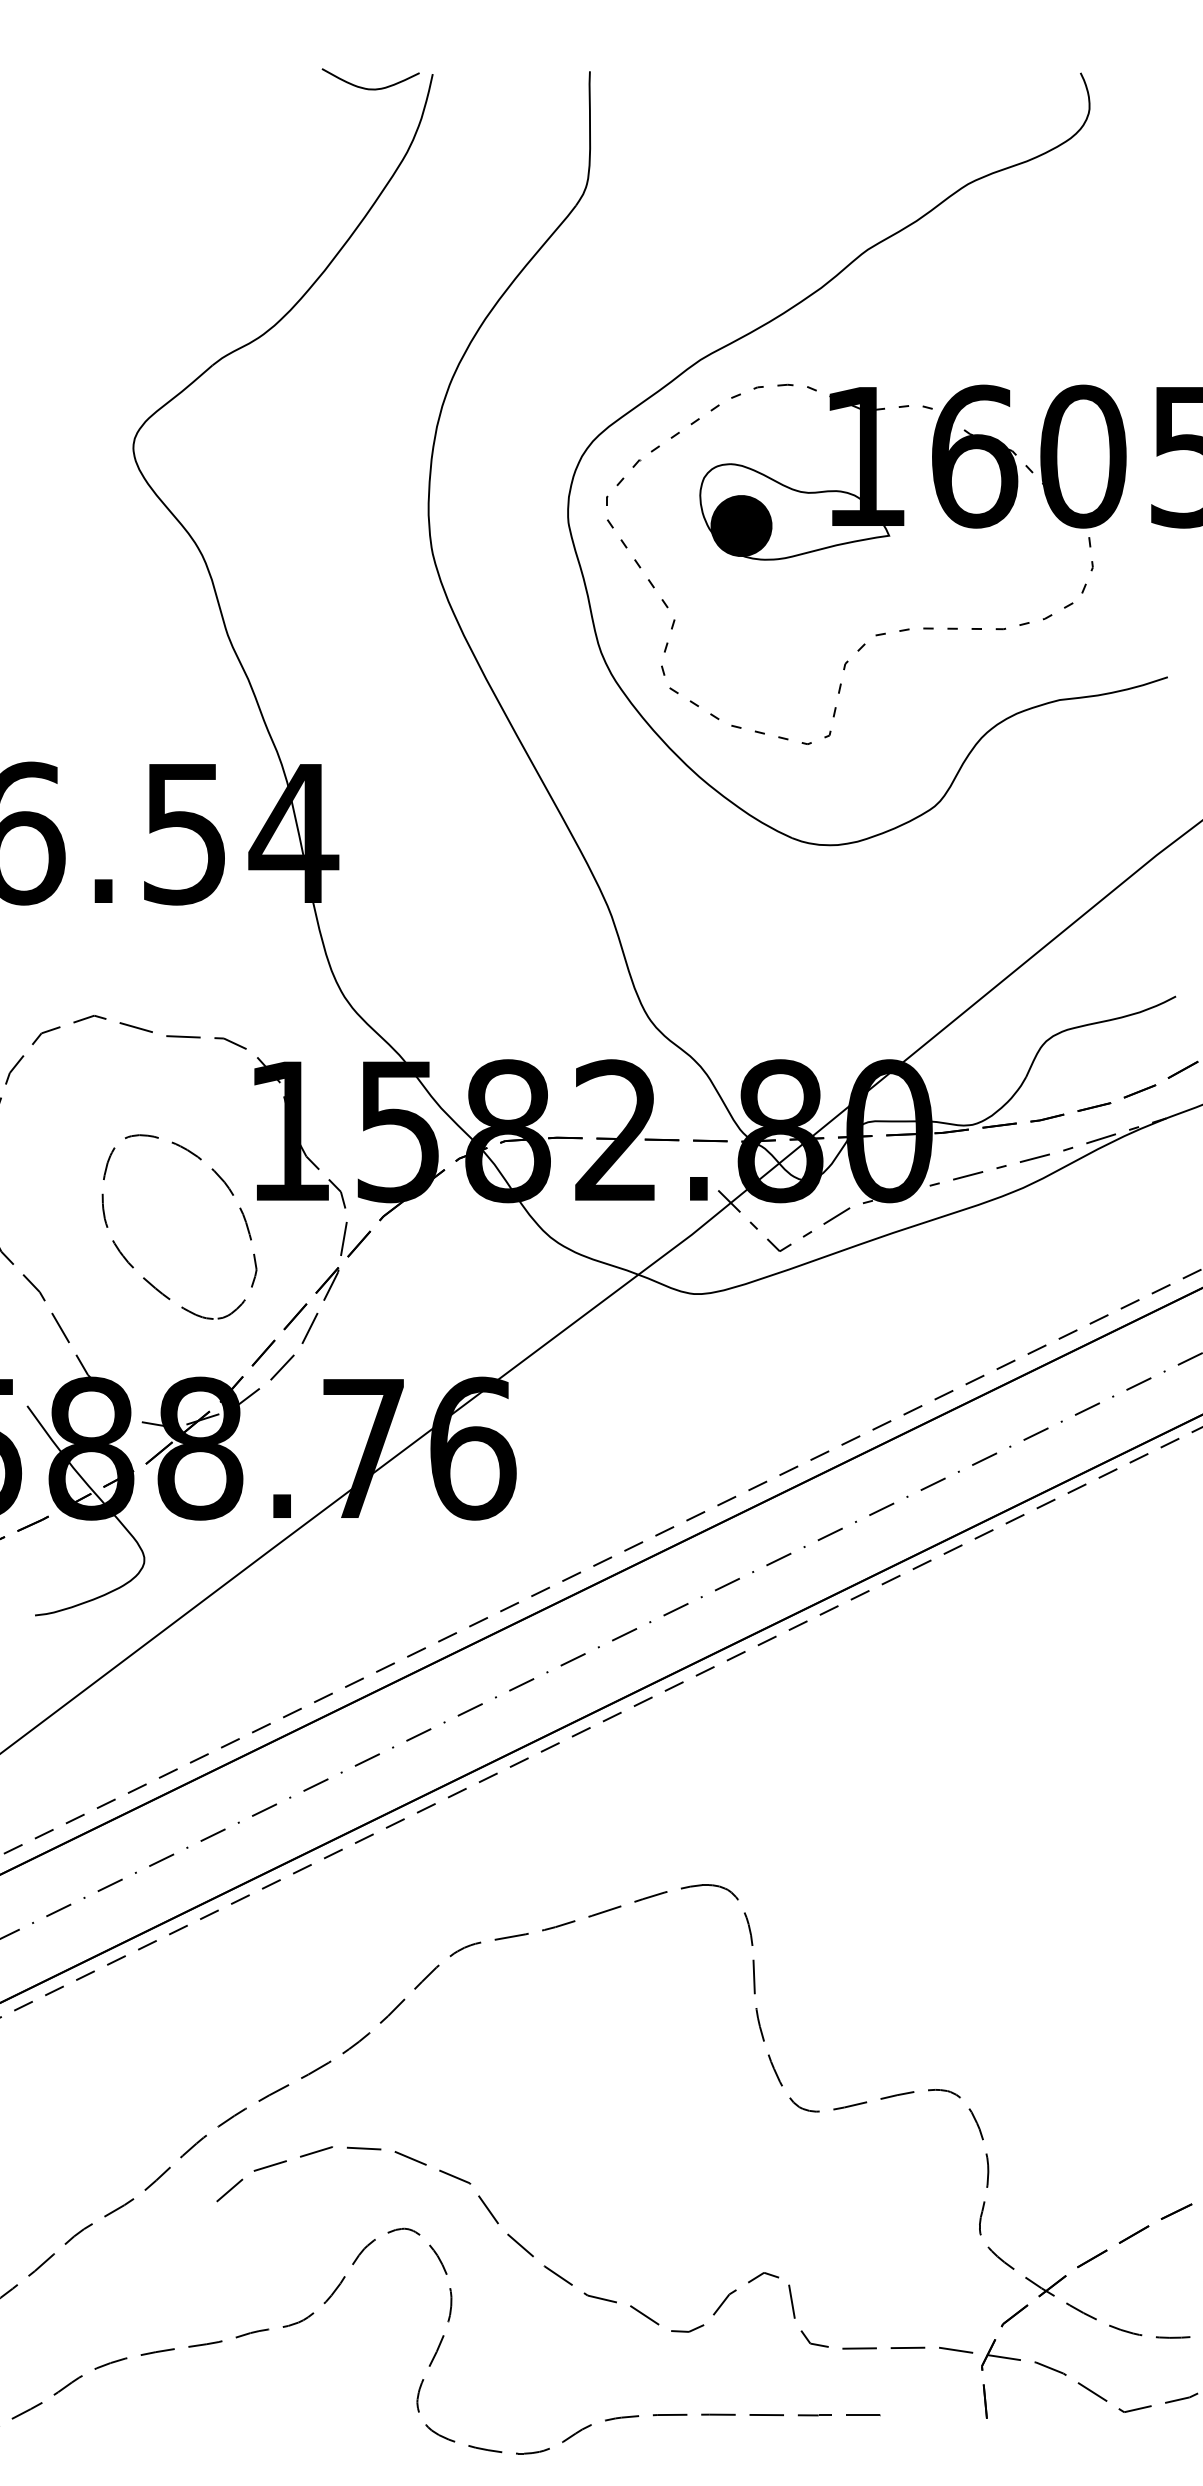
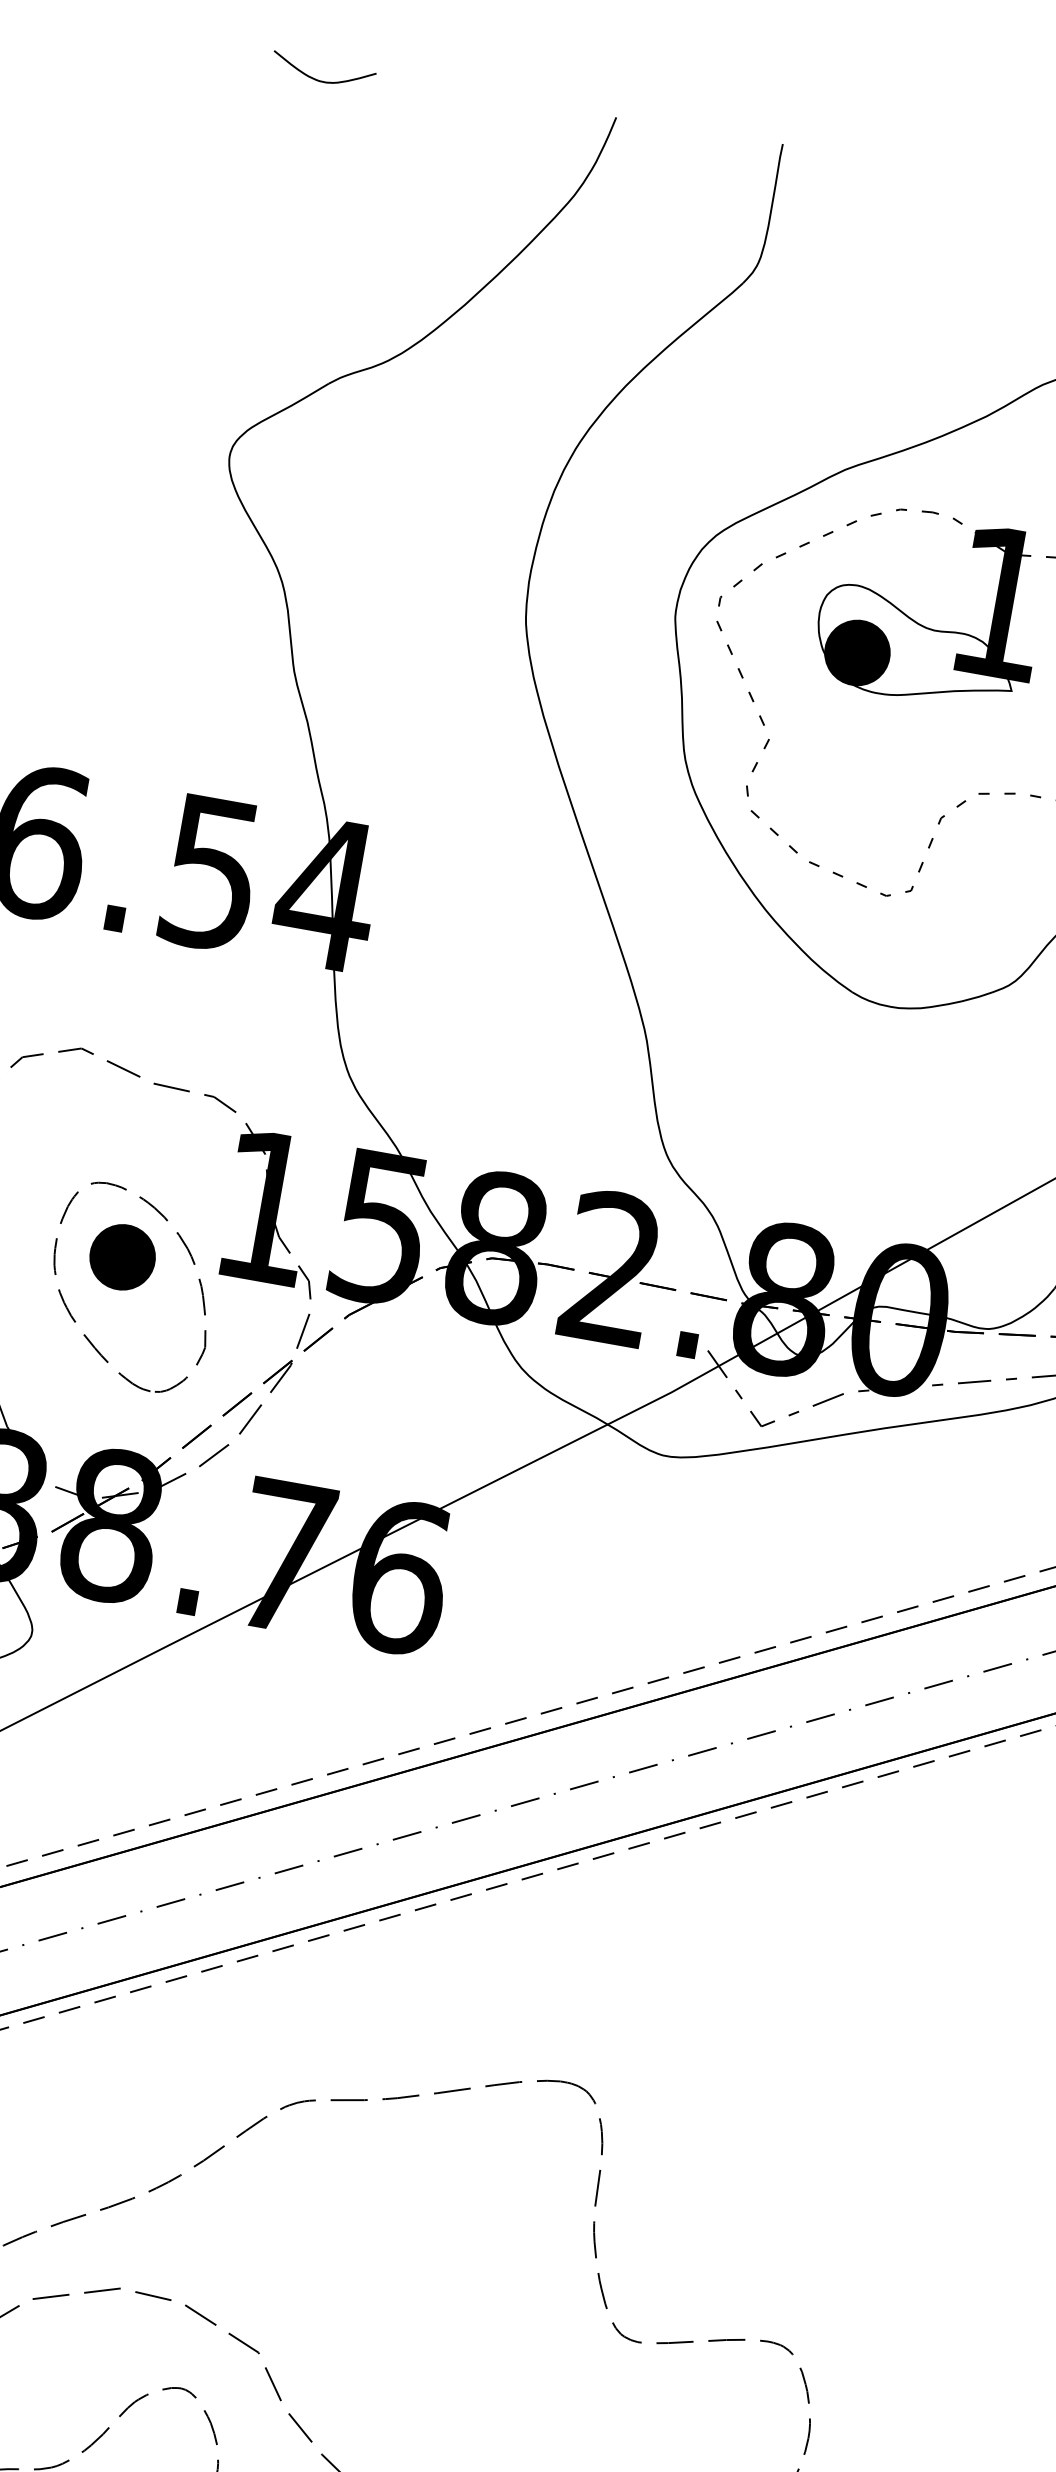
curve: (370, 88) -> (321, 80), moved
part: (165, 1200) -> (121, 1257), added

